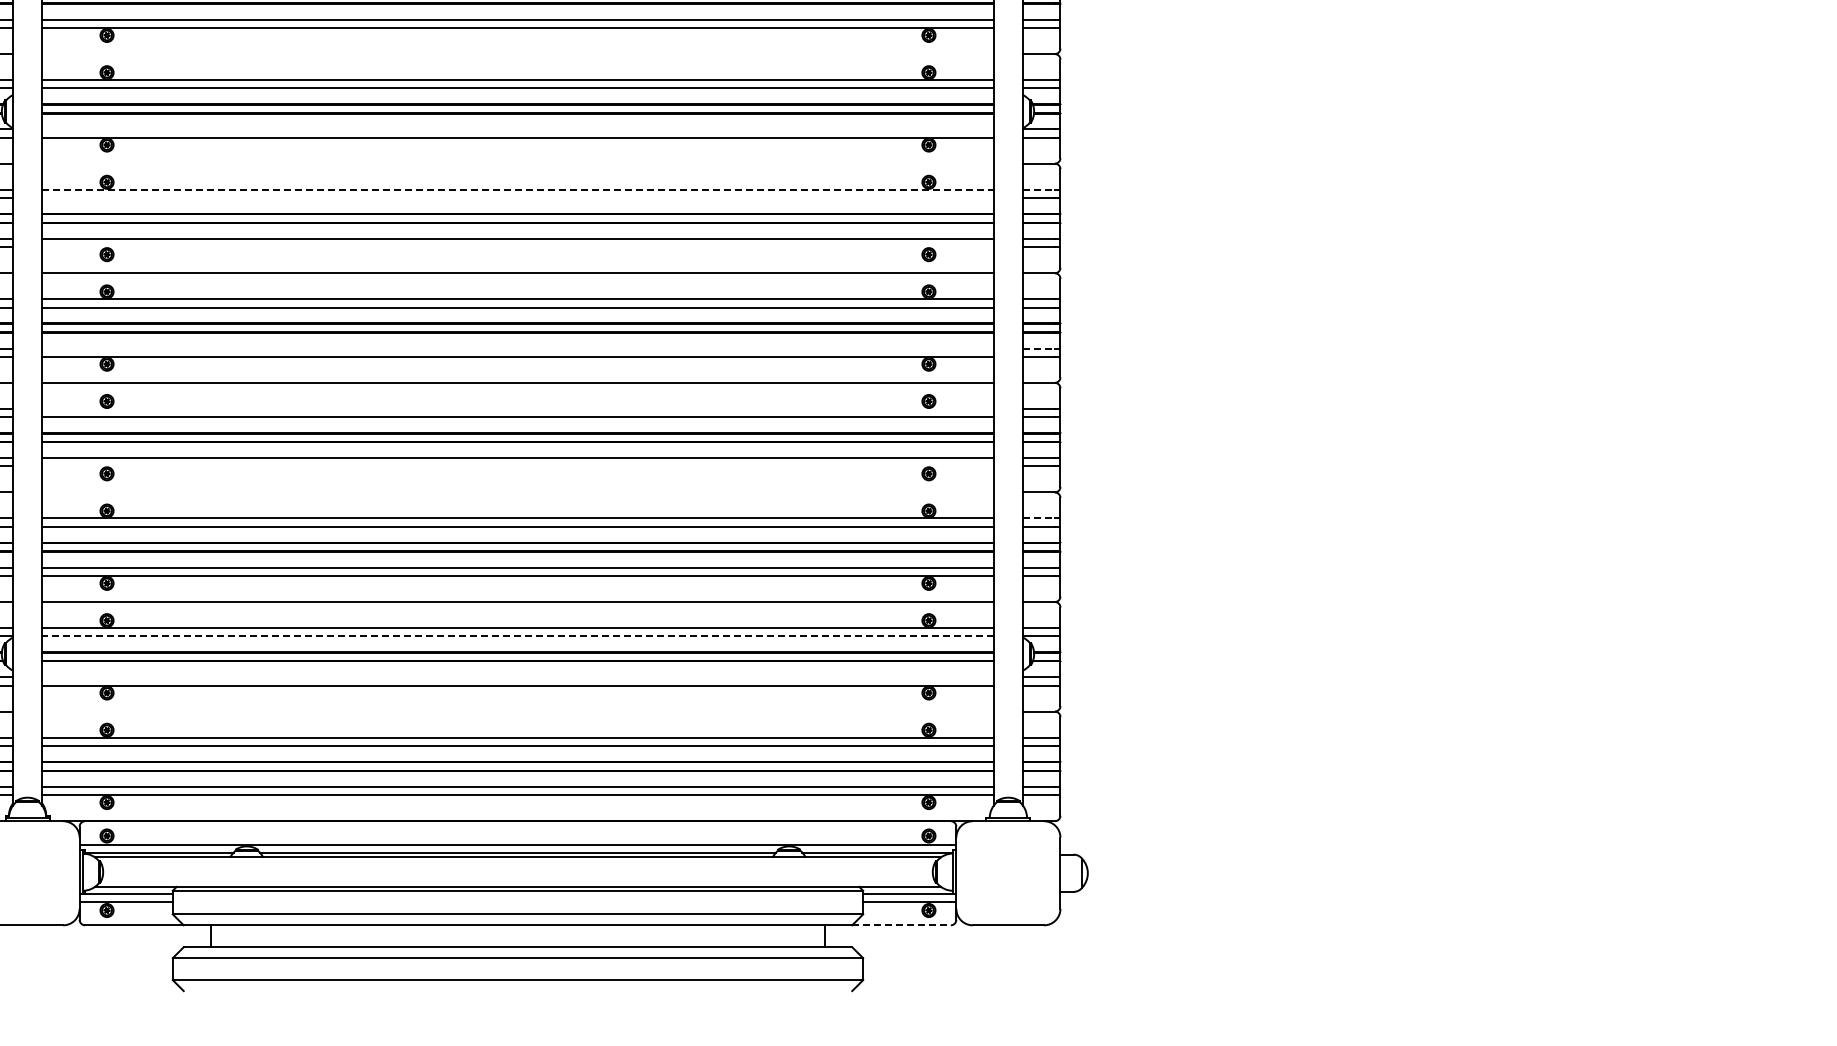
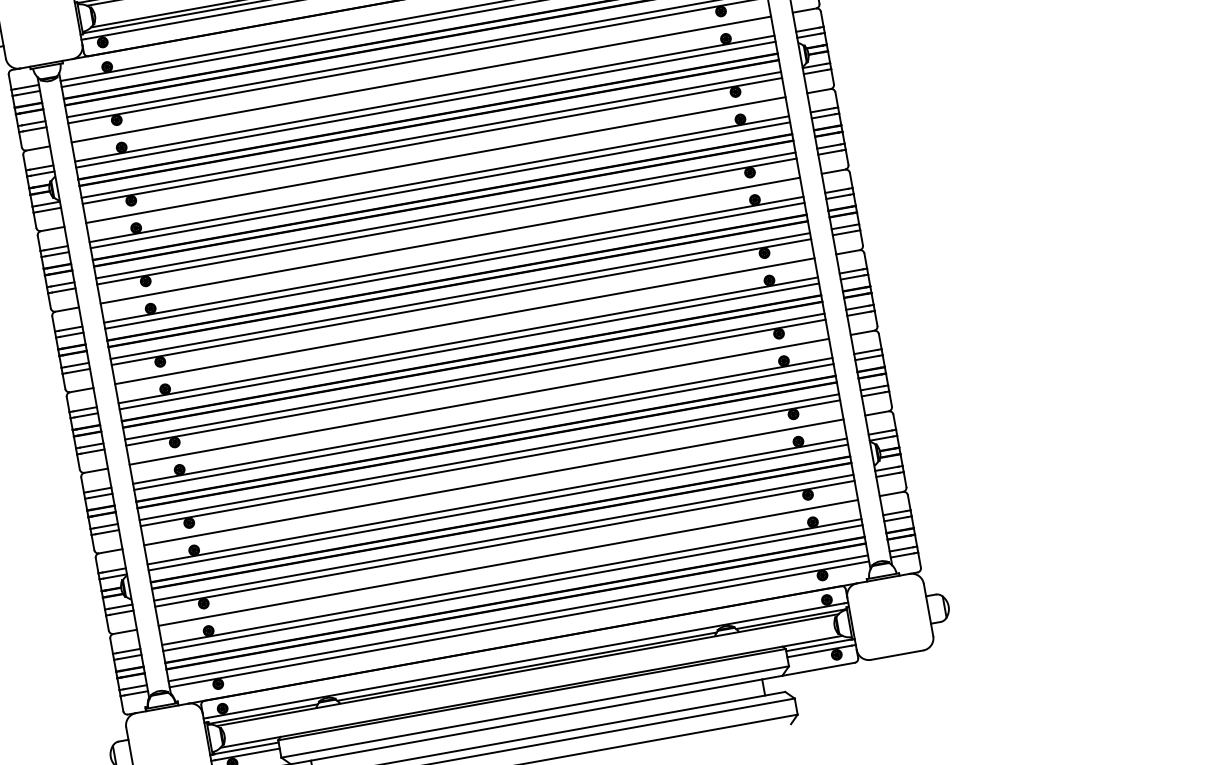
line: (517, 54) -> (421, 79), added
line: (517, 129) -> (430, 135), added
line: (517, 163) -> (435, 160), added
line: (517, 189) -> (438, 179), dashed -> solid
line: (1039, 189) -> (822, 110), dashed -> solid
line: (517, 197) -> (439, 185), added
line: (517, 247) -> (446, 221), added
line: (517, 348) -> (459, 296), added
line: (1039, 348) -> (843, 226), dashed -> solid
line: (517, 408) -> (467, 340), added
line: (517, 466) -> (475, 382), added
line: (517, 492) -> (479, 401), added
line: (1039, 518) -> (866, 351), dashed -> solid
line: (517, 636) -> (498, 507), dashed -> solid
line: (517, 677) -> (503, 537), added
line: (517, 711) -> (507, 562), added
line: (902, 925) -> (819, 669), dashed -> solid

